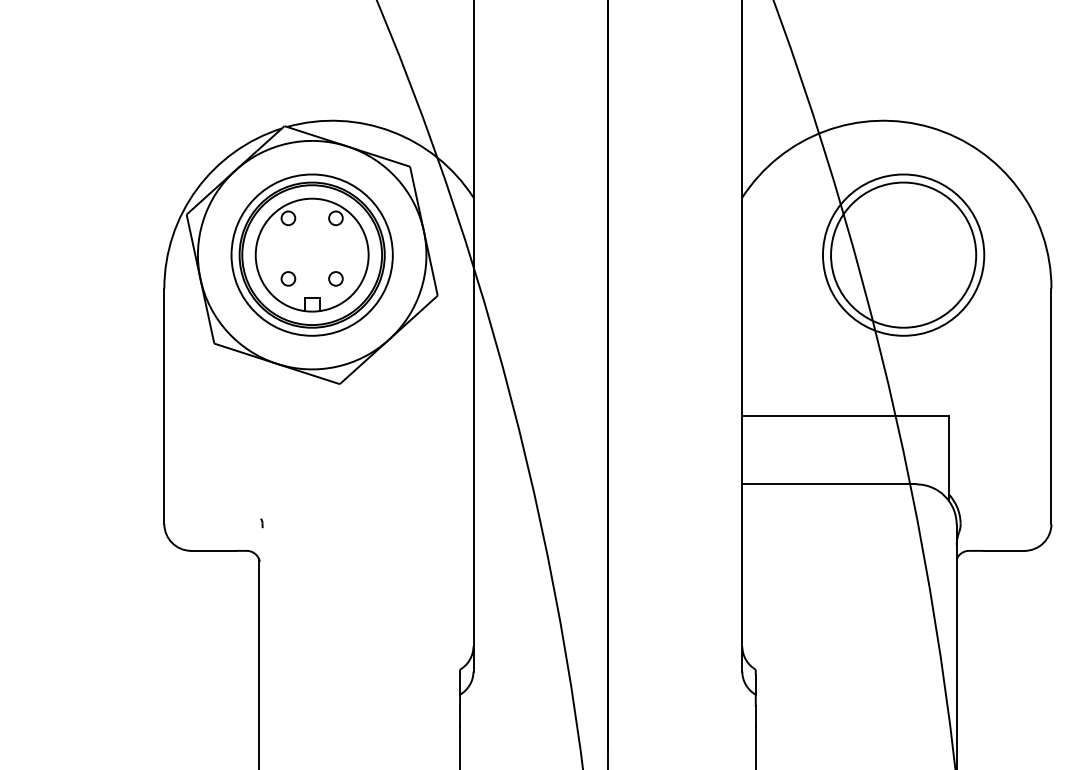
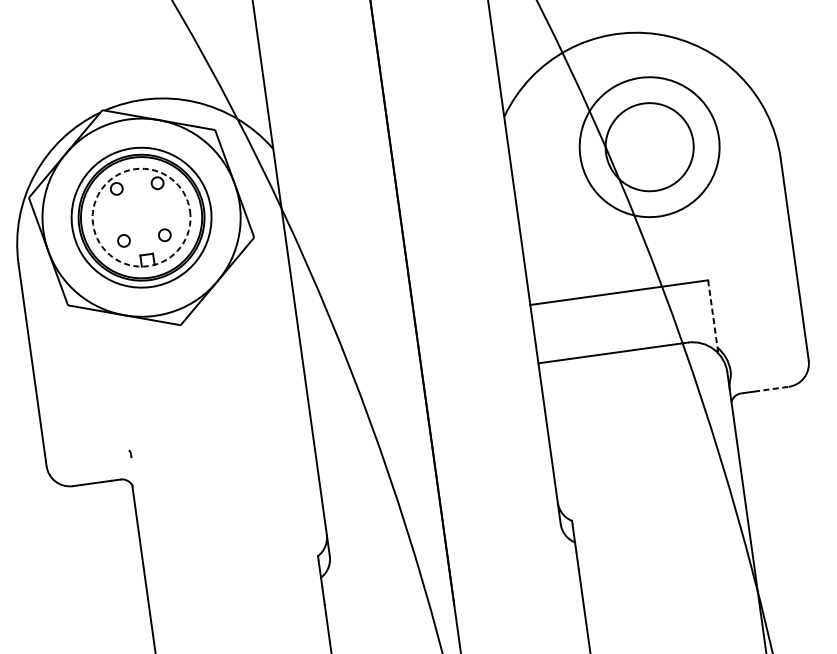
circle: (311, 254) -> (140, 217), solid -> dashed
circle: (903, 254) -> (649, 146), size x0.7
line: (949, 459) -> (713, 317), solid -> dashed
line: (1004, 550) -> (771, 388), solid -> dashed

